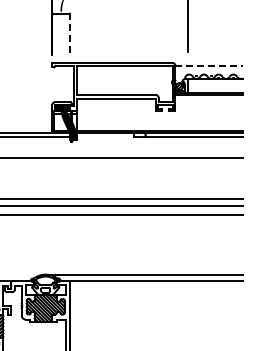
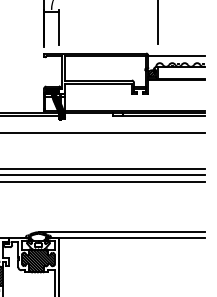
line: (69, 32) -> (58, 27), dashed -> solid
line: (209, 66) -> (176, 56), dashed -> solid

